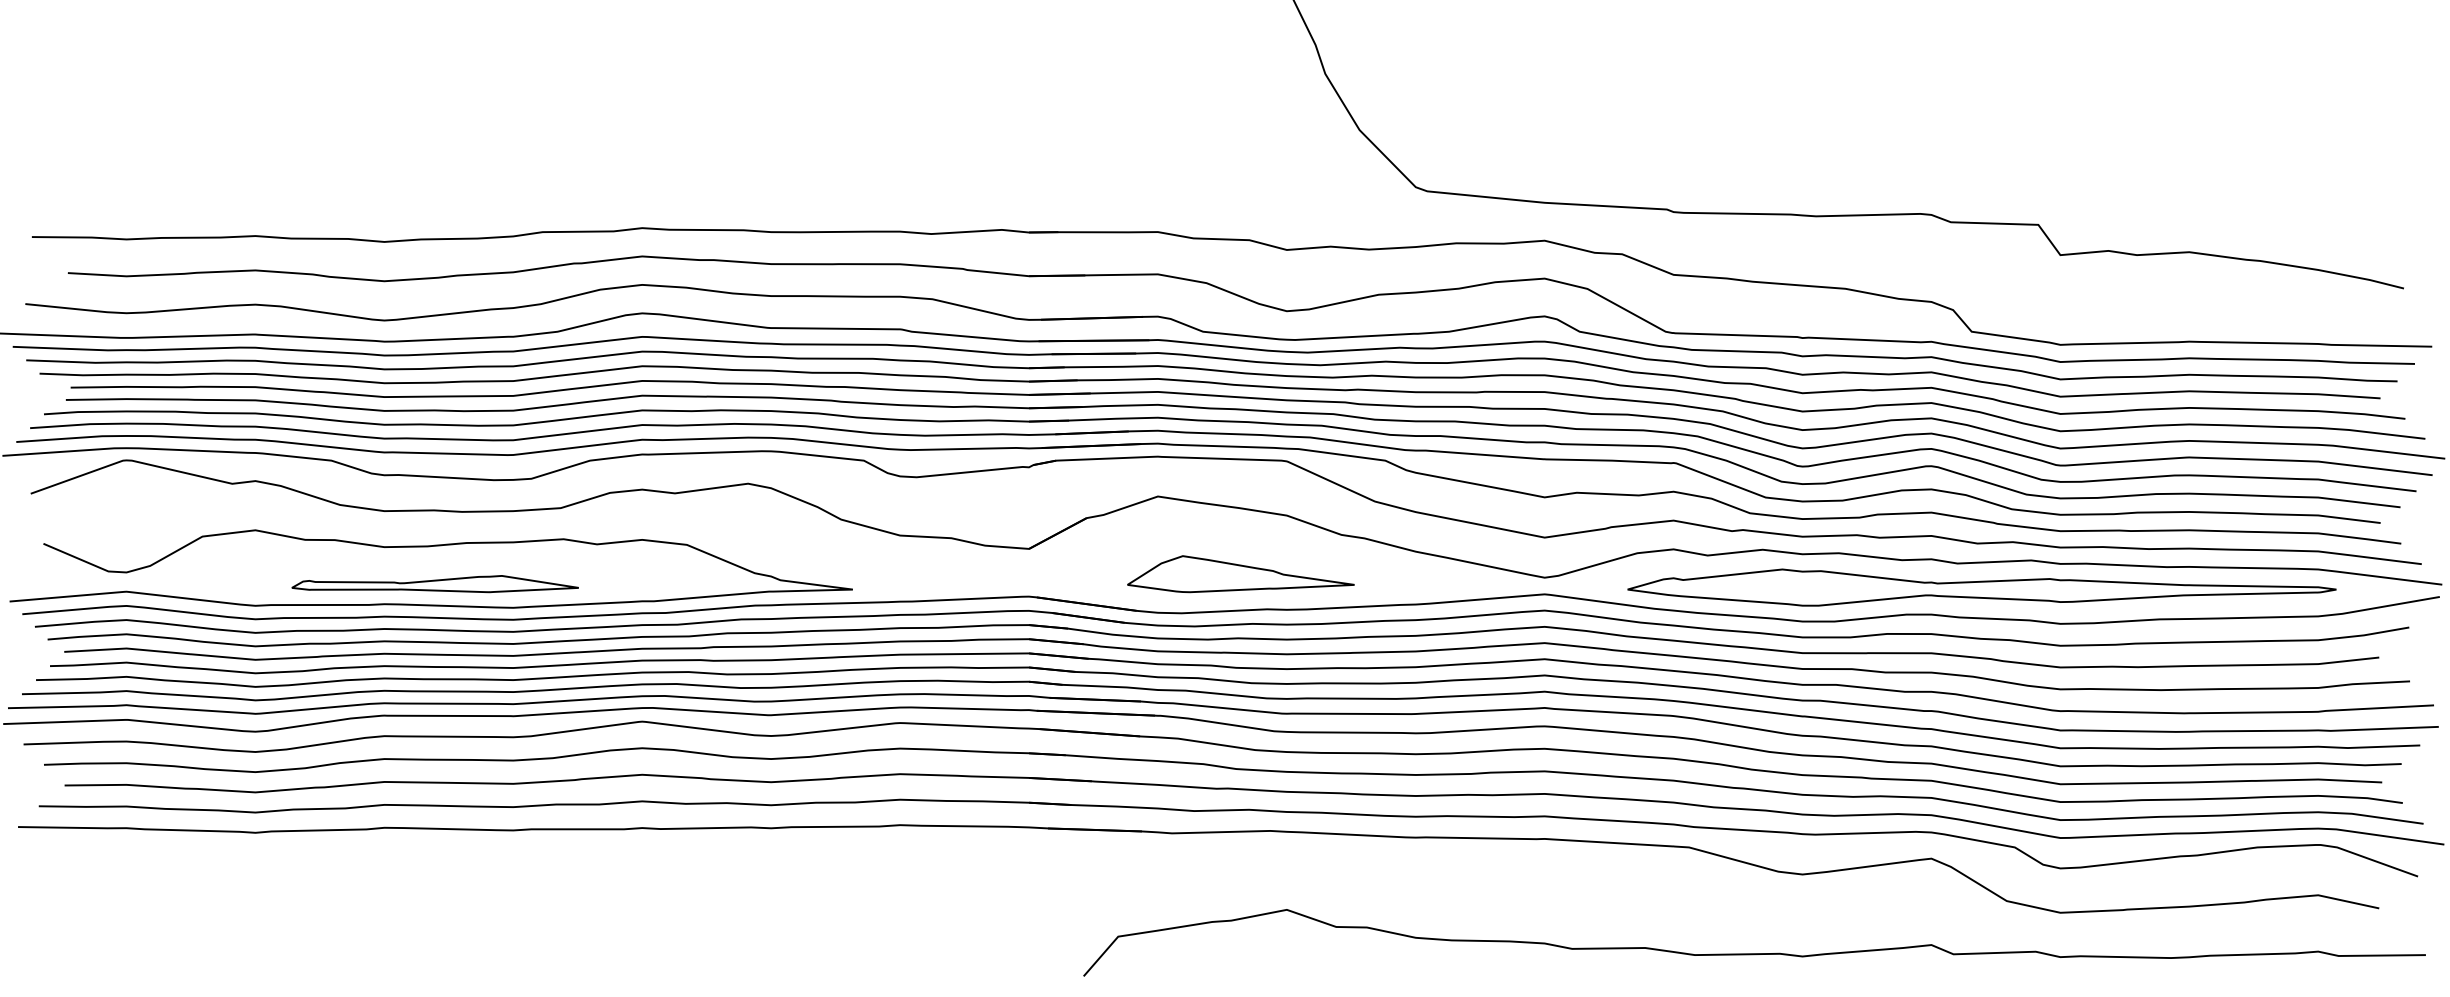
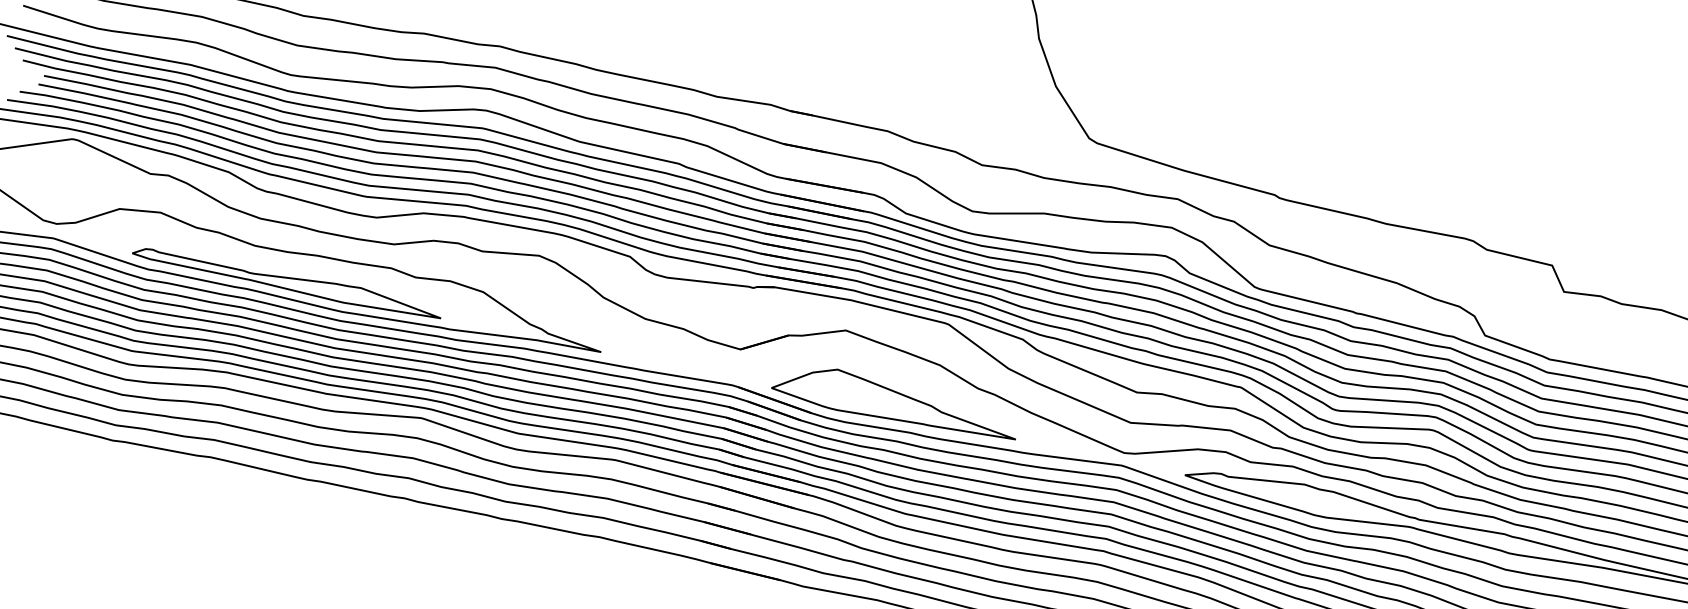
part: (1240, 573) -> (895, 401), size x1.43
part: (435, 583) -> (287, 281), size x1.43

